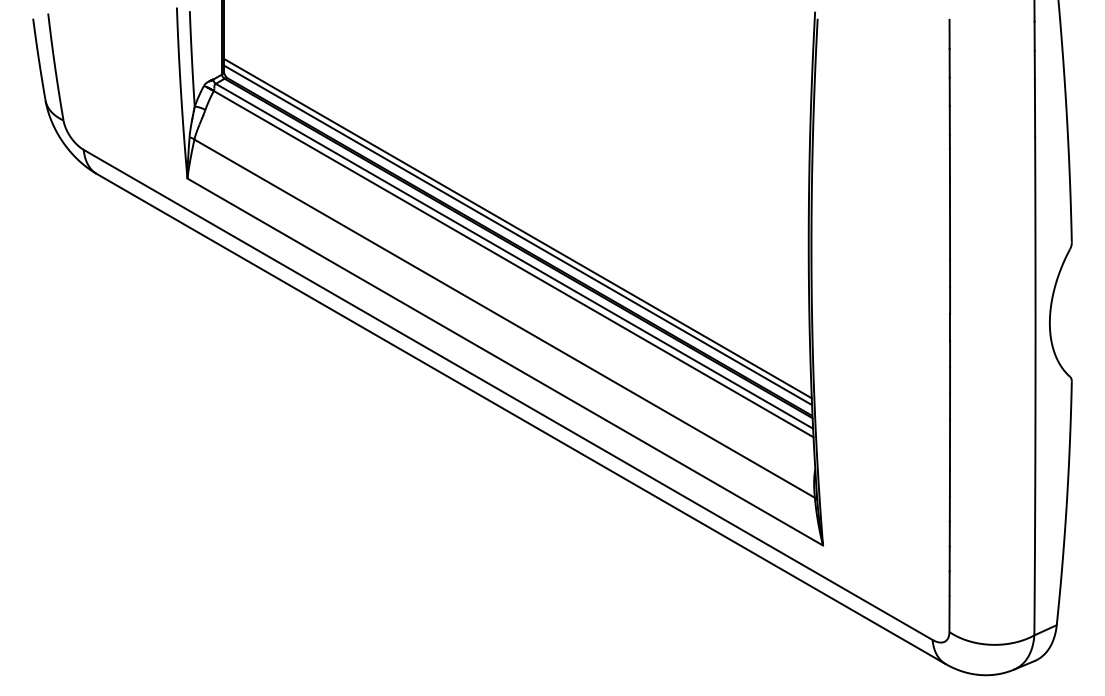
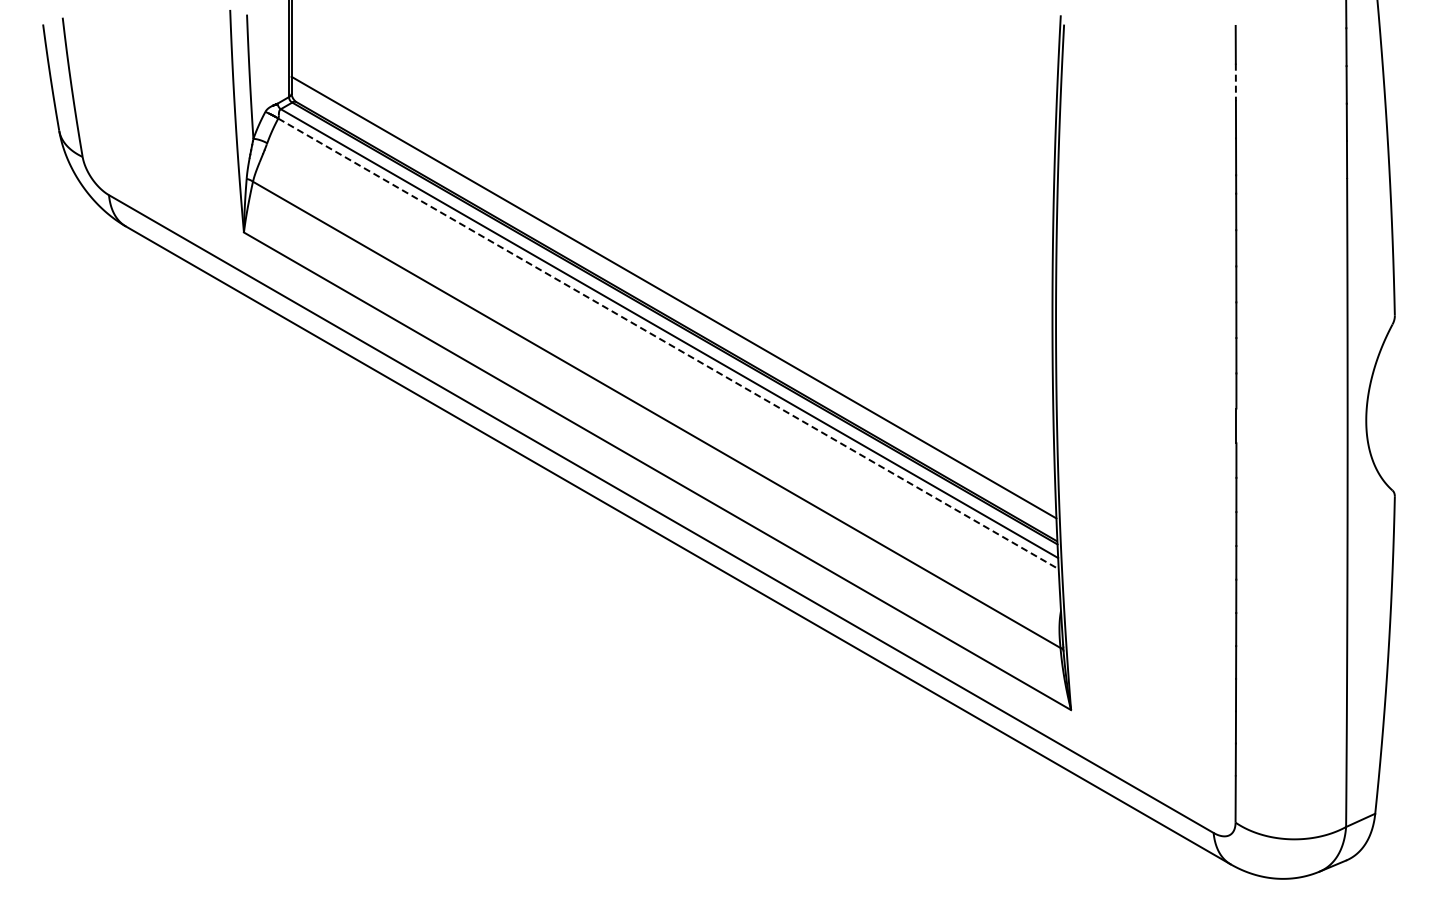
line: (949, 63) -> (1235, 82), solid -> dashed
line: (517, 235) -> (673, 306), removed
line: (513, 263) -> (668, 343), solid -> dashed

